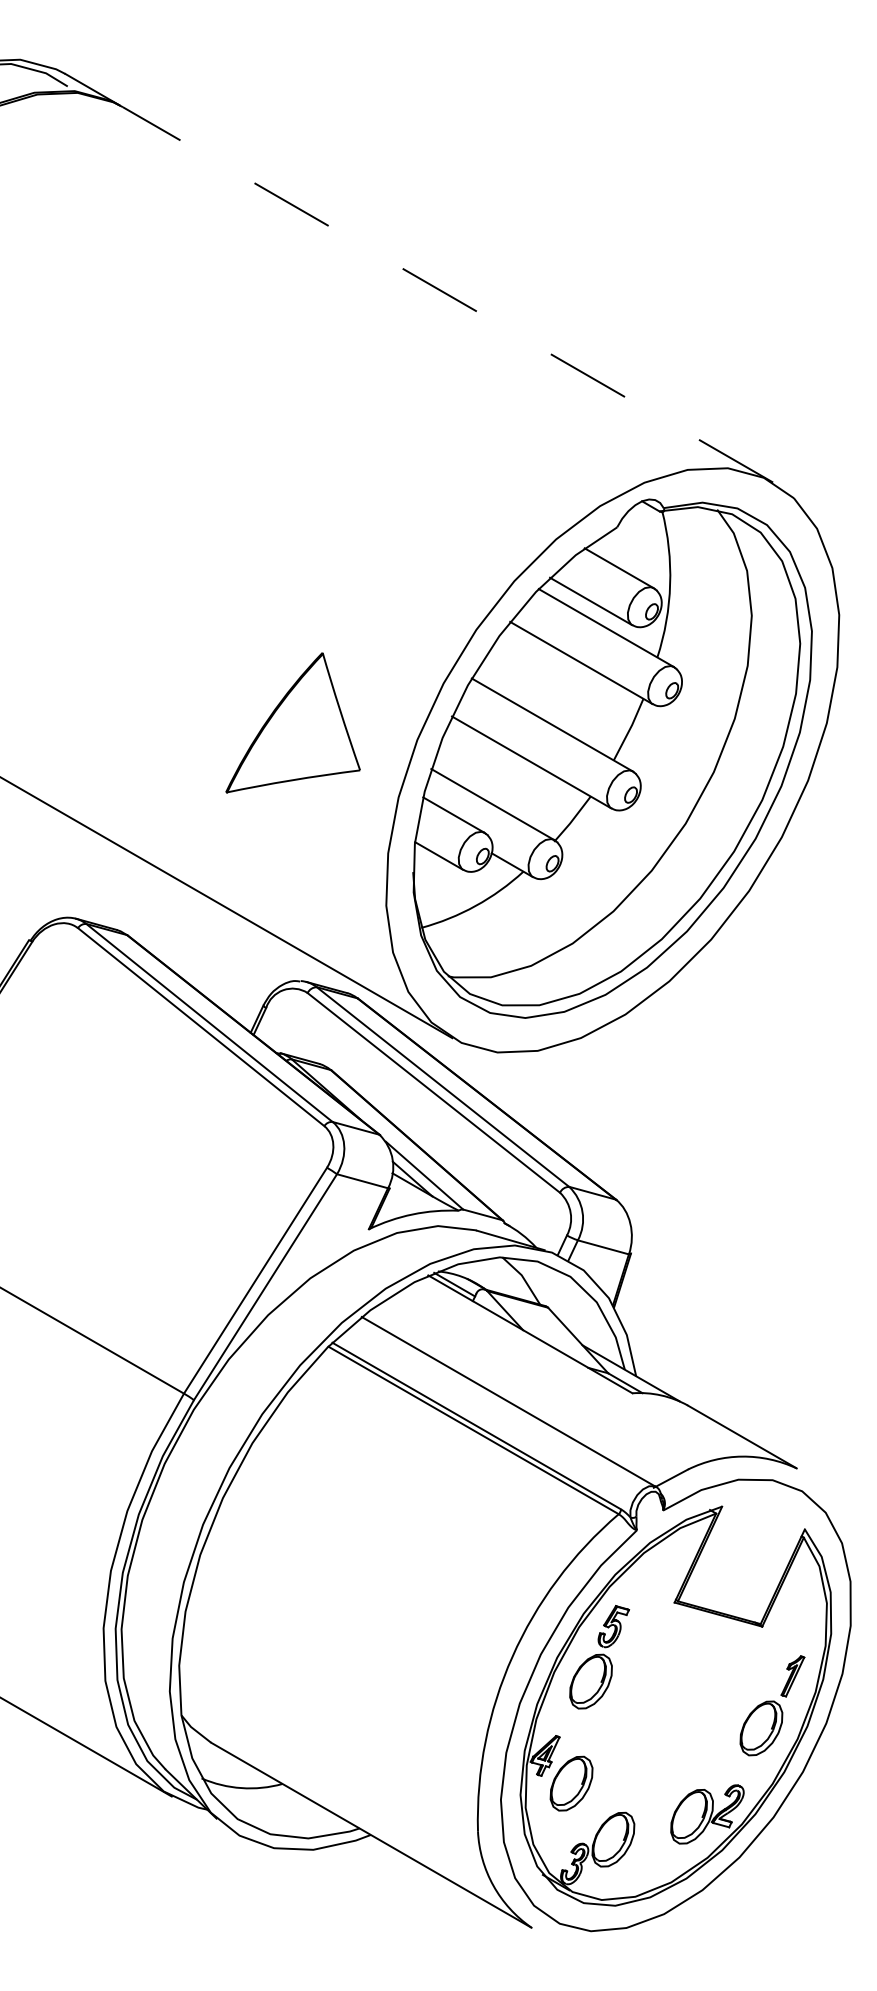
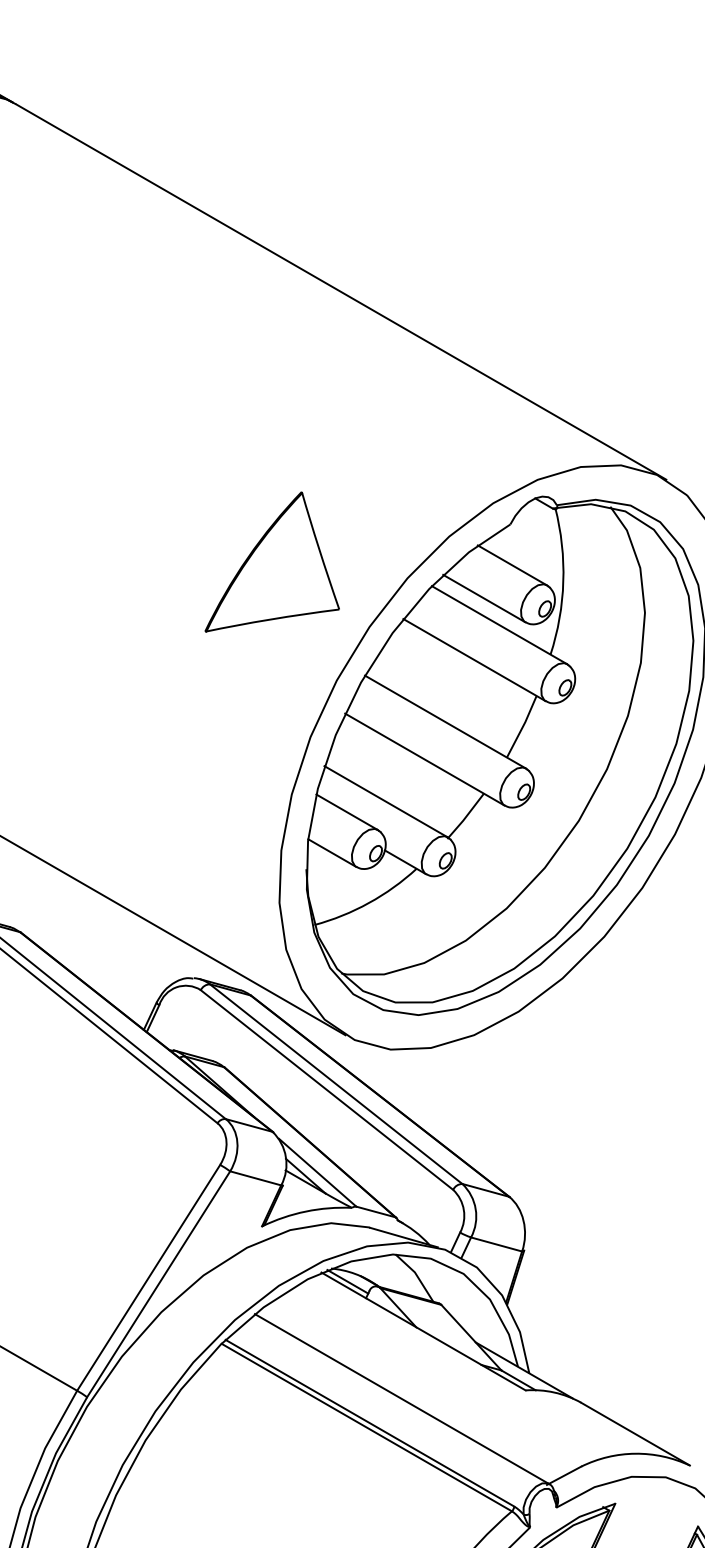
line: (447, 294) -> (340, 291), dashed -> solid
part: (292, 722) -> (271, 561), moved

